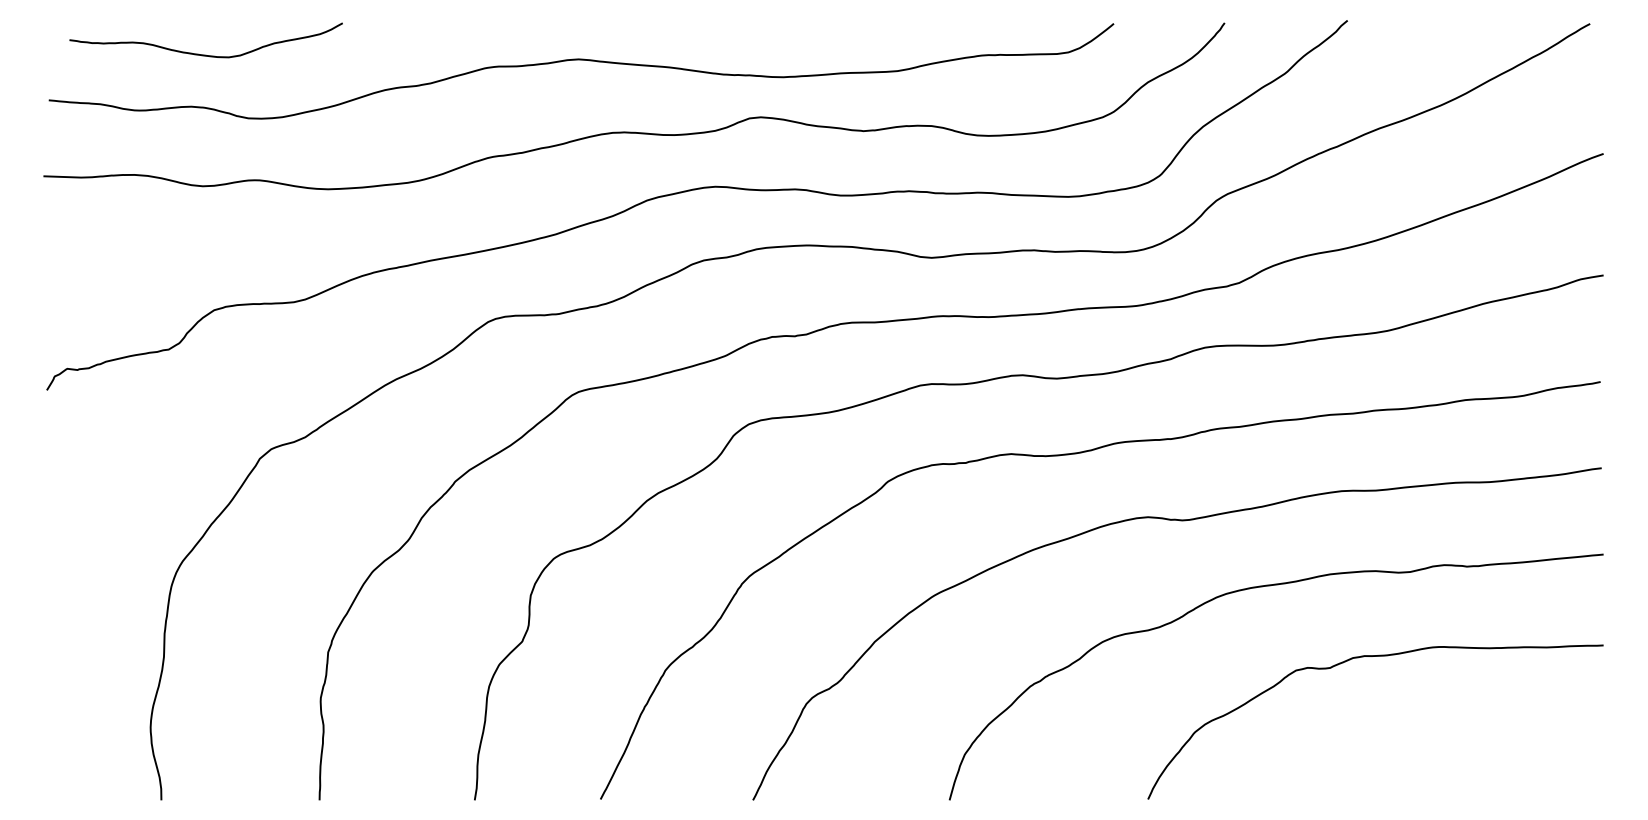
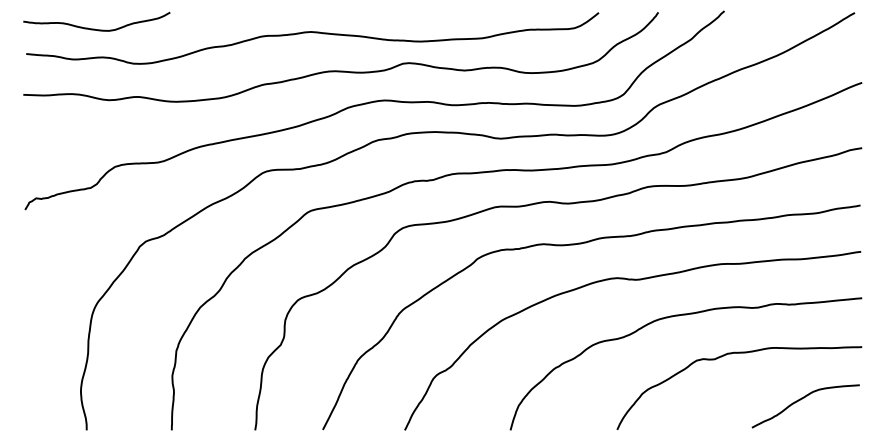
curve: (201, 52) -> (94, 28), moved
curve: (1492, 742) -> (802, 399), added

